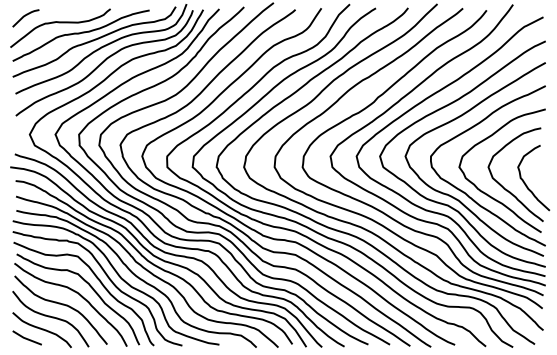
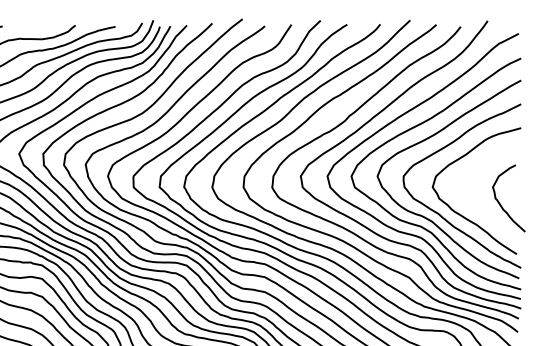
curve: (503, 186) -> (477, 207), removed

